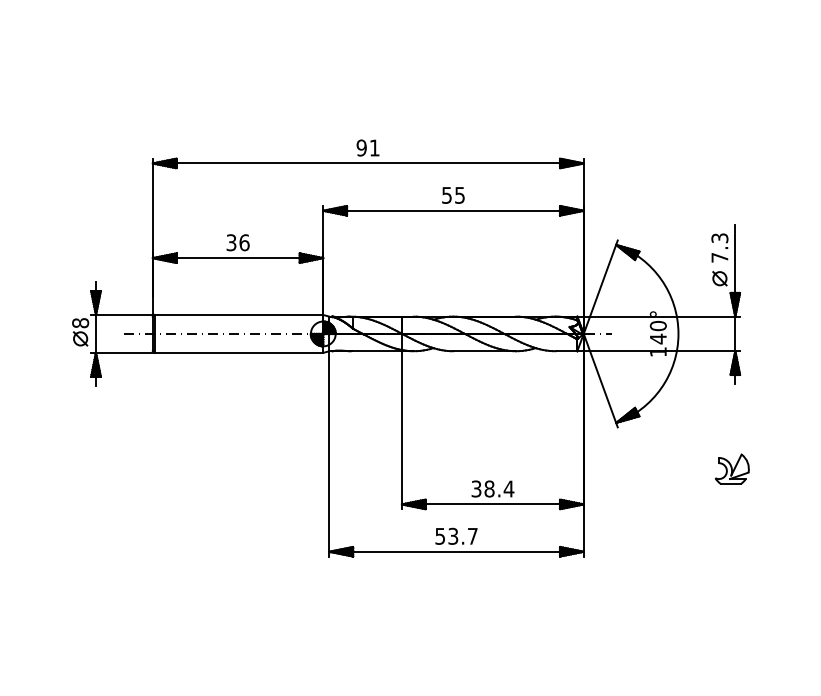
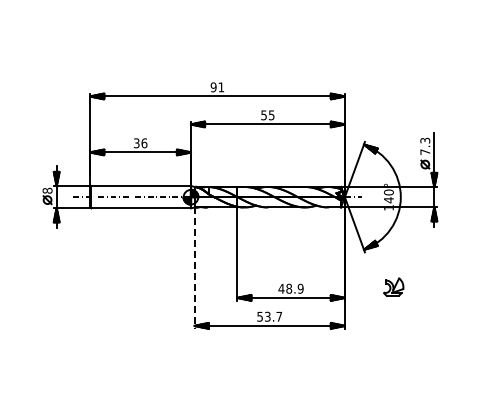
line: (329, 454) -> (194, 268), solid -> dashed
part: (732, 468) -> (393, 286), moved
text: (491, 488) -> (290, 288), 38.4 -> 48.9

